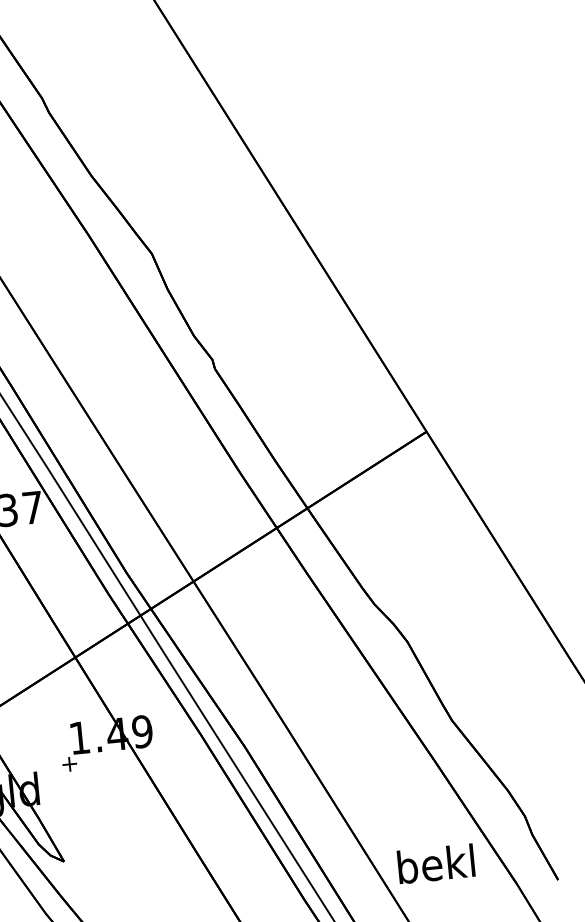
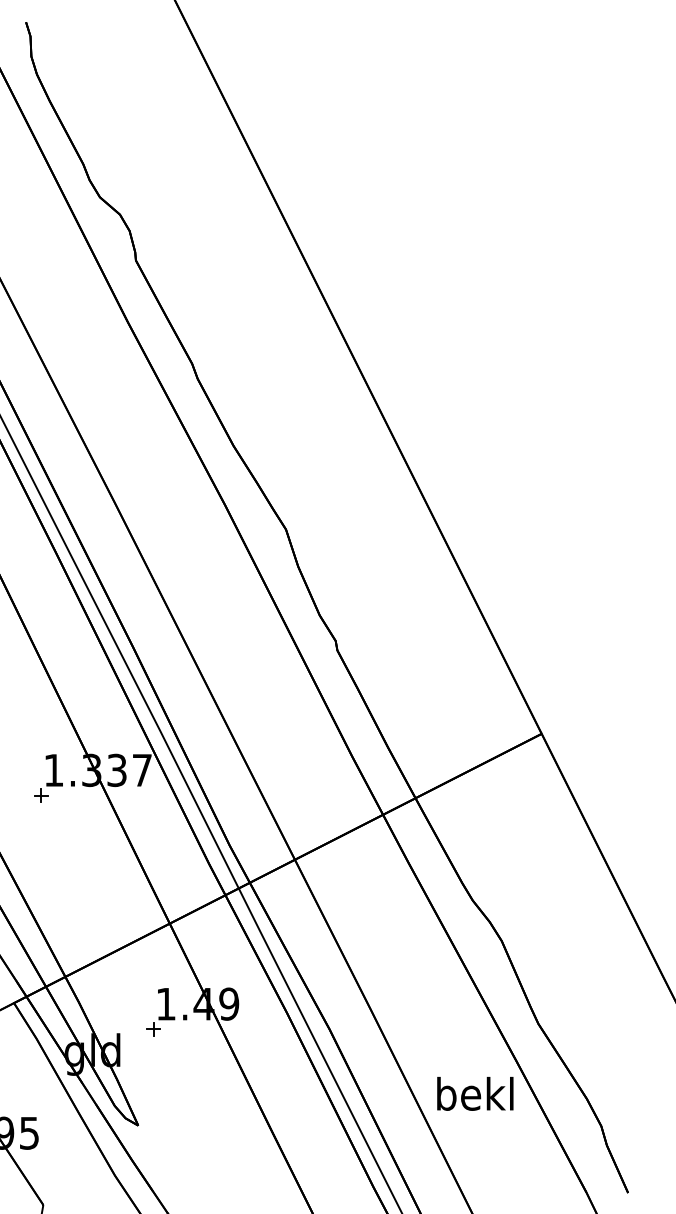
text: (436, 863) -> (475, 1093), moved

